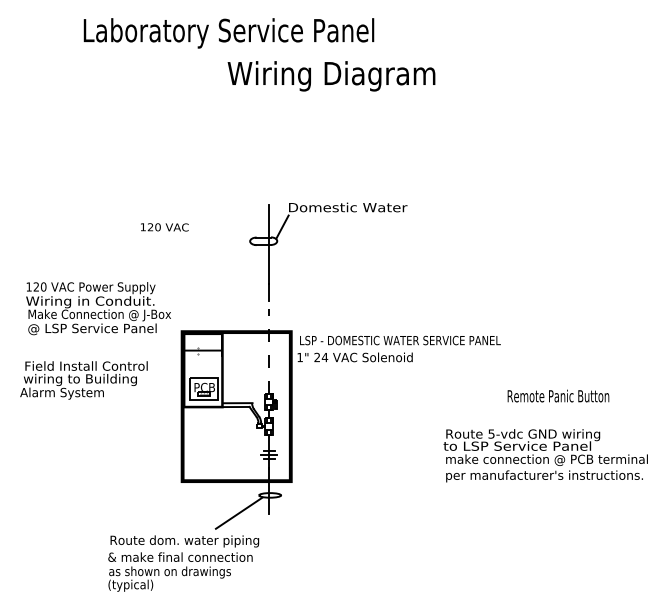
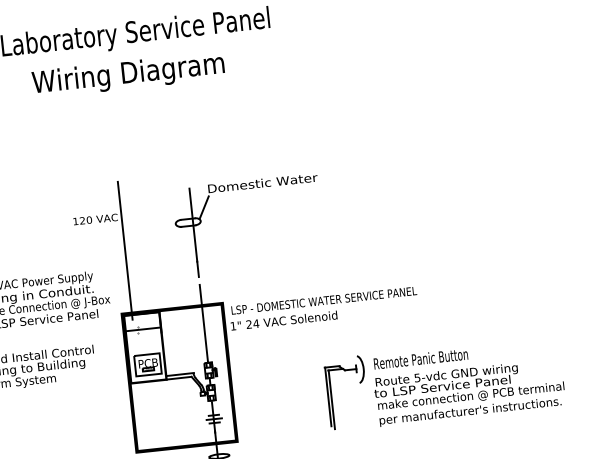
text: (331, 76) -> (128, 75), moved
line: (192, 263) -> (124, 250), added
line: (268, 351) -> (203, 323), dashed -> solid
text: (558, 395) -> (420, 358), moved
part: (397, 441) -> (331, 394), added

